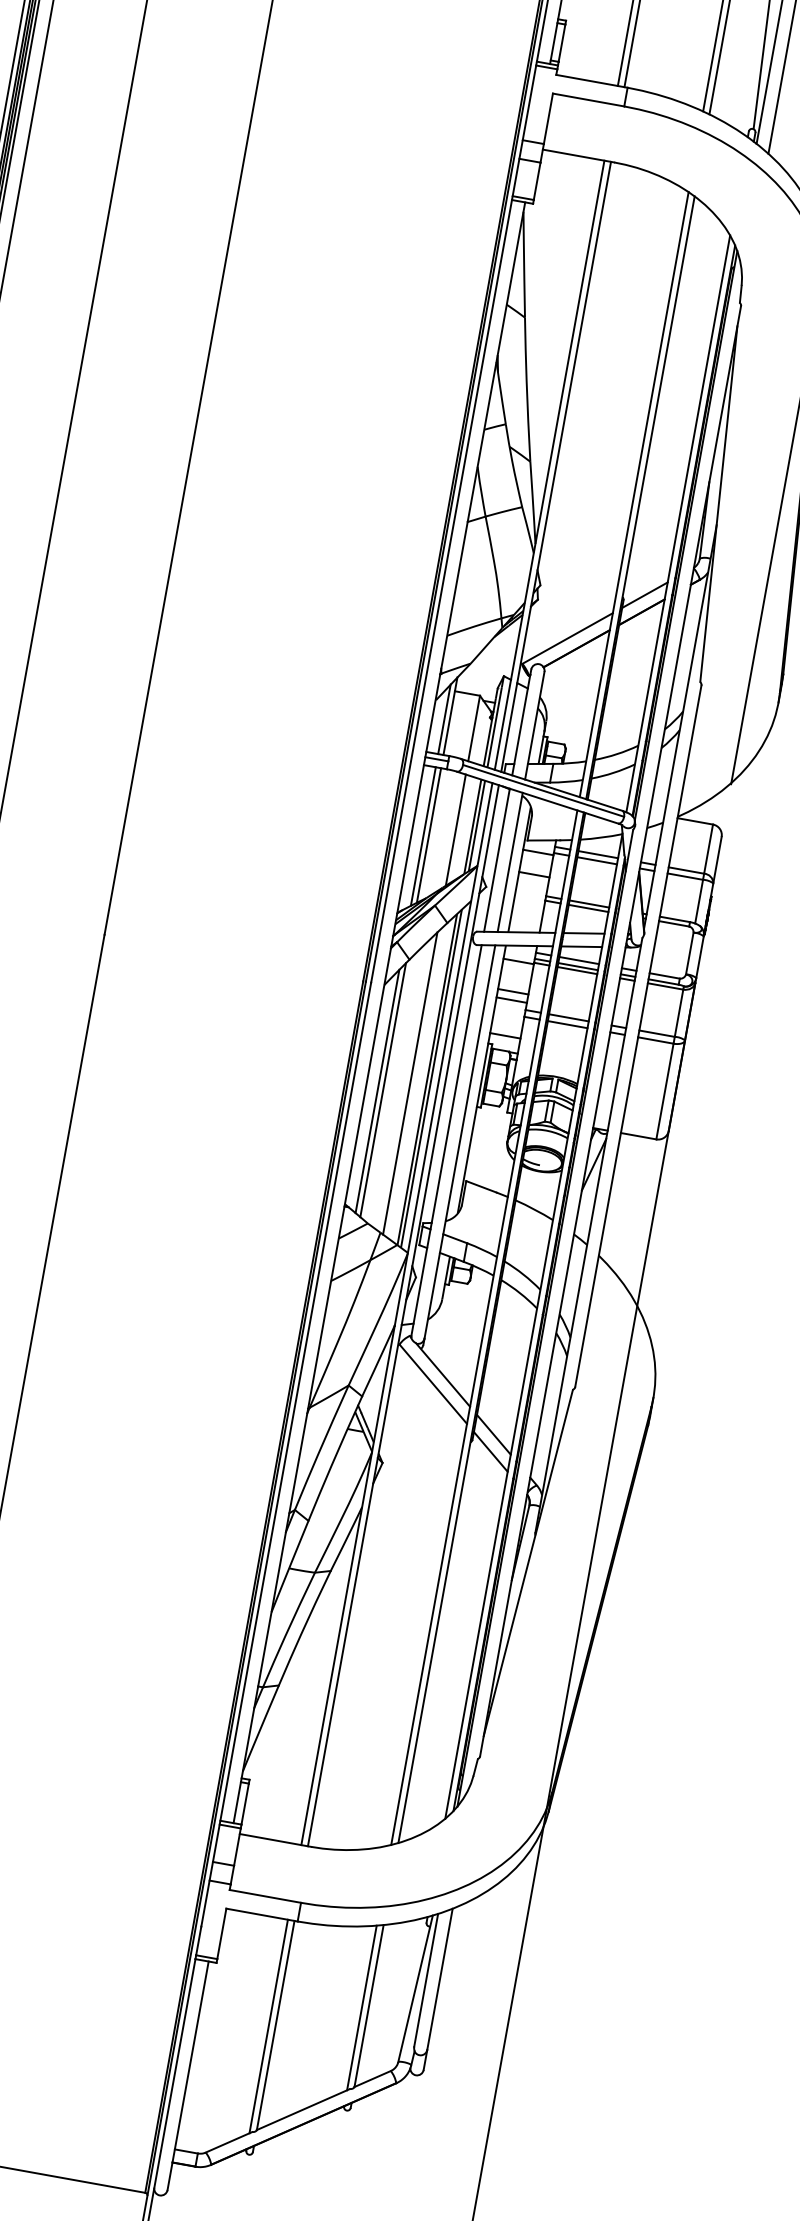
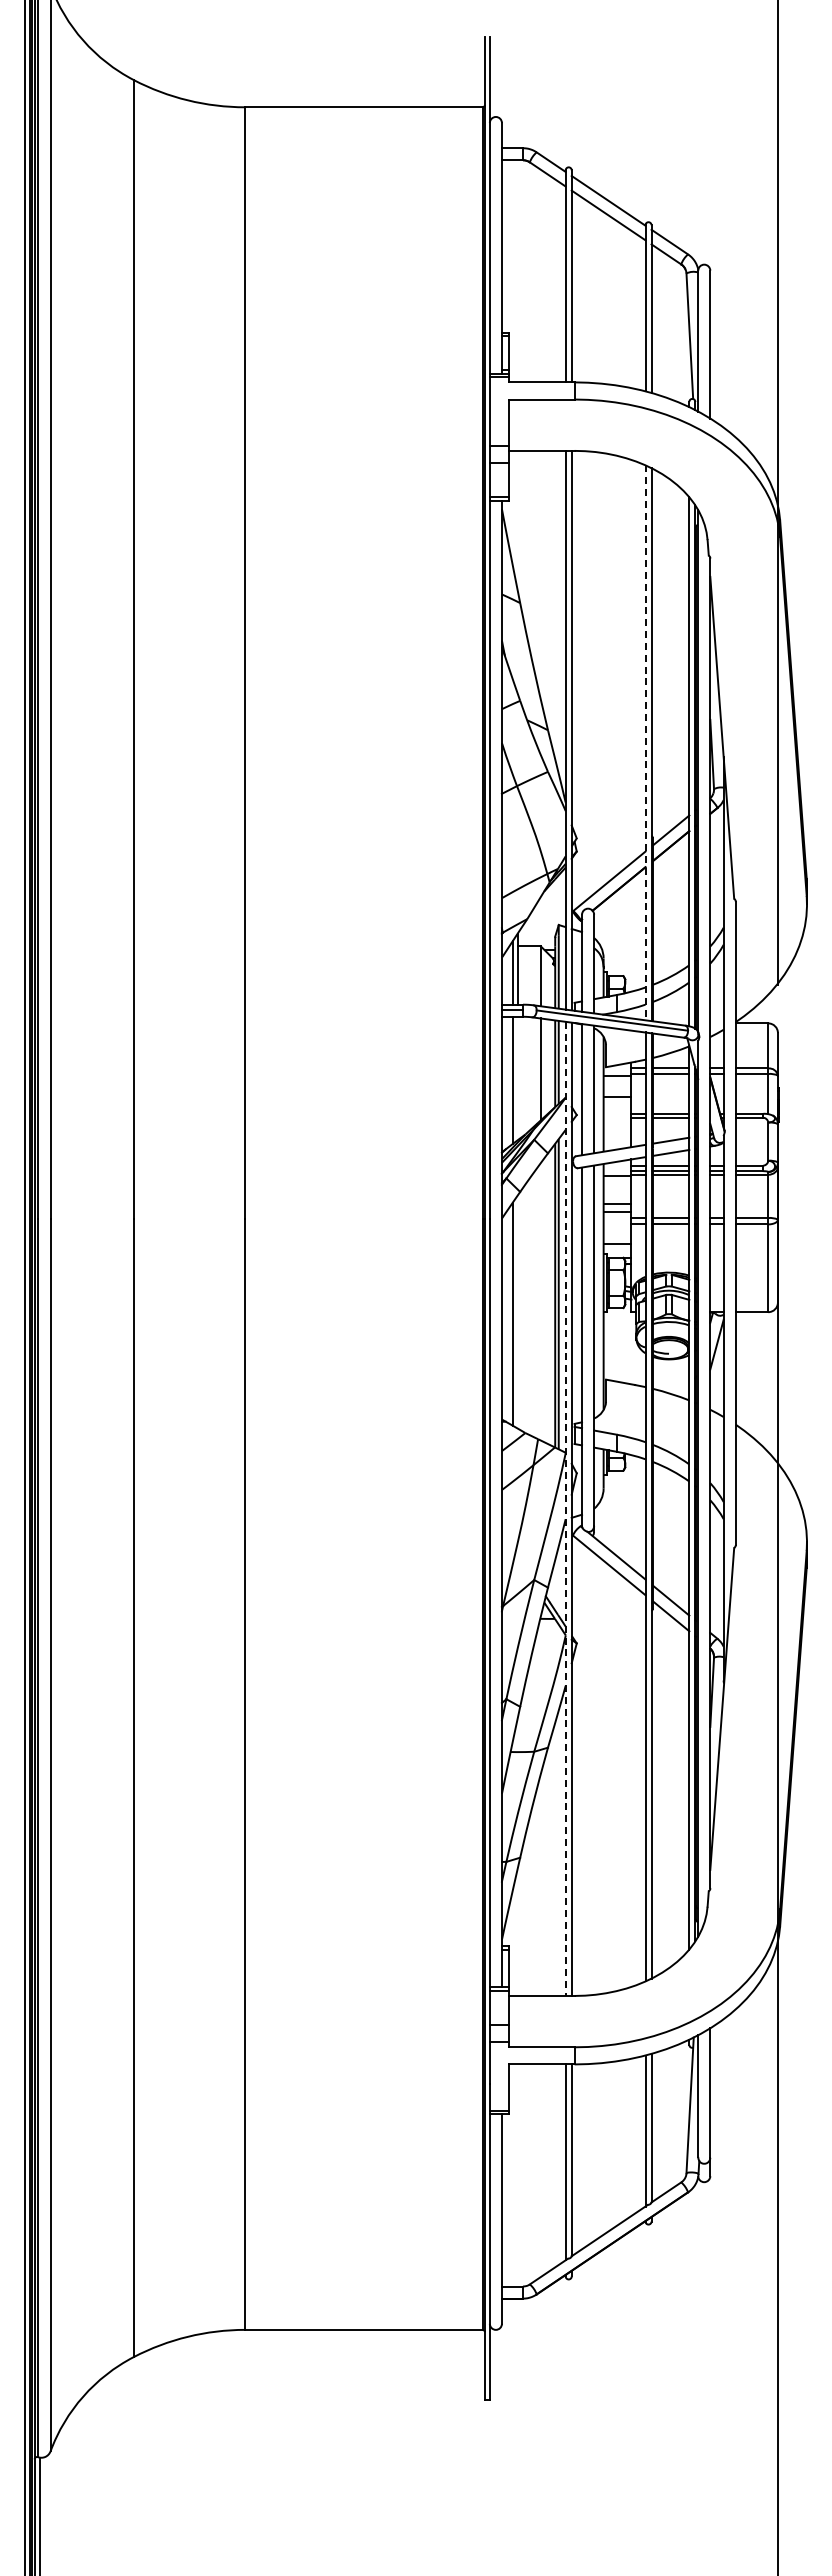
line: (634, 495) -> (645, 743), solid -> dashed
line: (428, 835) -> (517, 1078), removed
line: (410, 1083) -> (540, 1301), removed
line: (383, 1089) -> (517, 1311), removed
line: (396, 1314) -> (565, 1509), solid -> dashed

